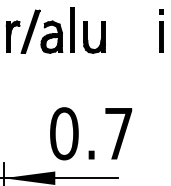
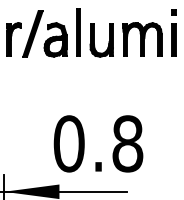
part: (132, 36) -> (142, 39), added
text: (118, 133) -> (127, 143), 0.7 -> 0.8

